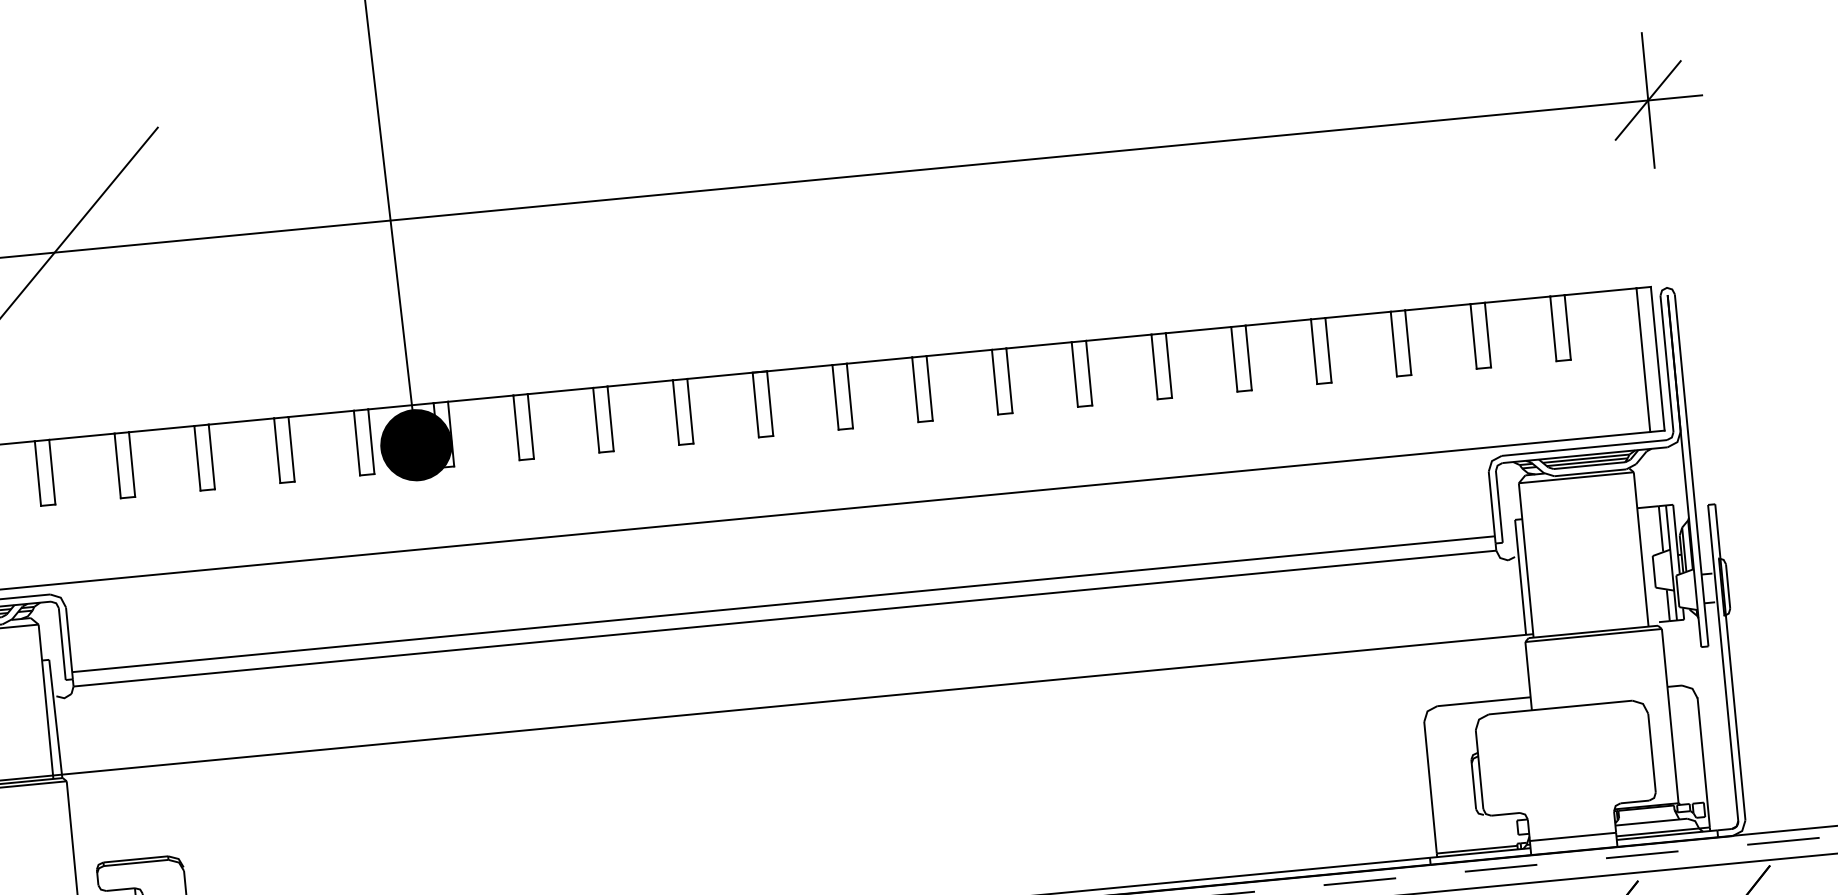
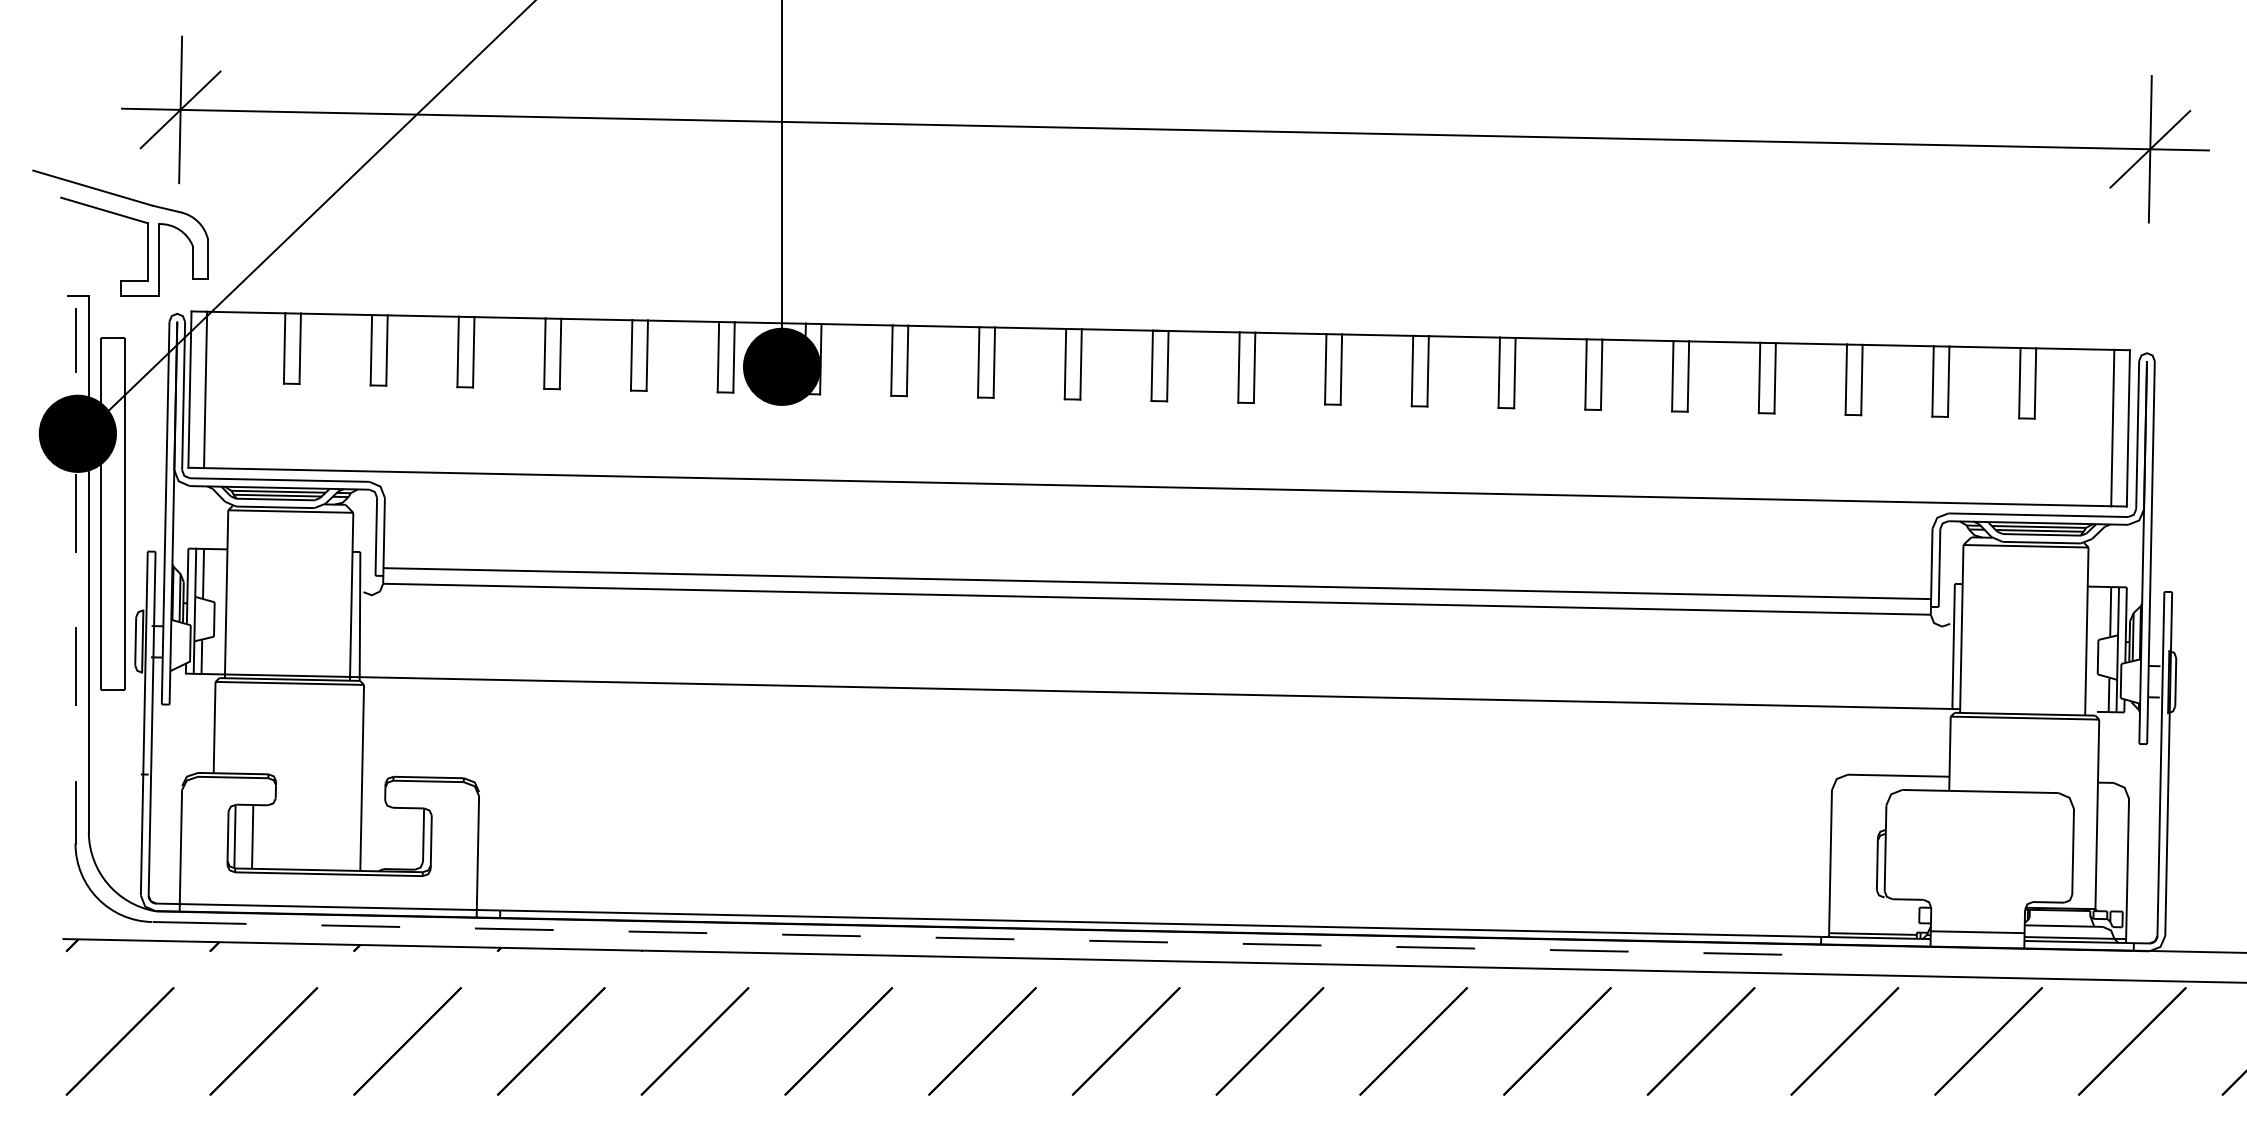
line: (1783, 840) -> (2203, 962), removed
line: (1641, 854) -> (2049, 959), removed
line: (1501, 867) -> (1896, 956), removed

